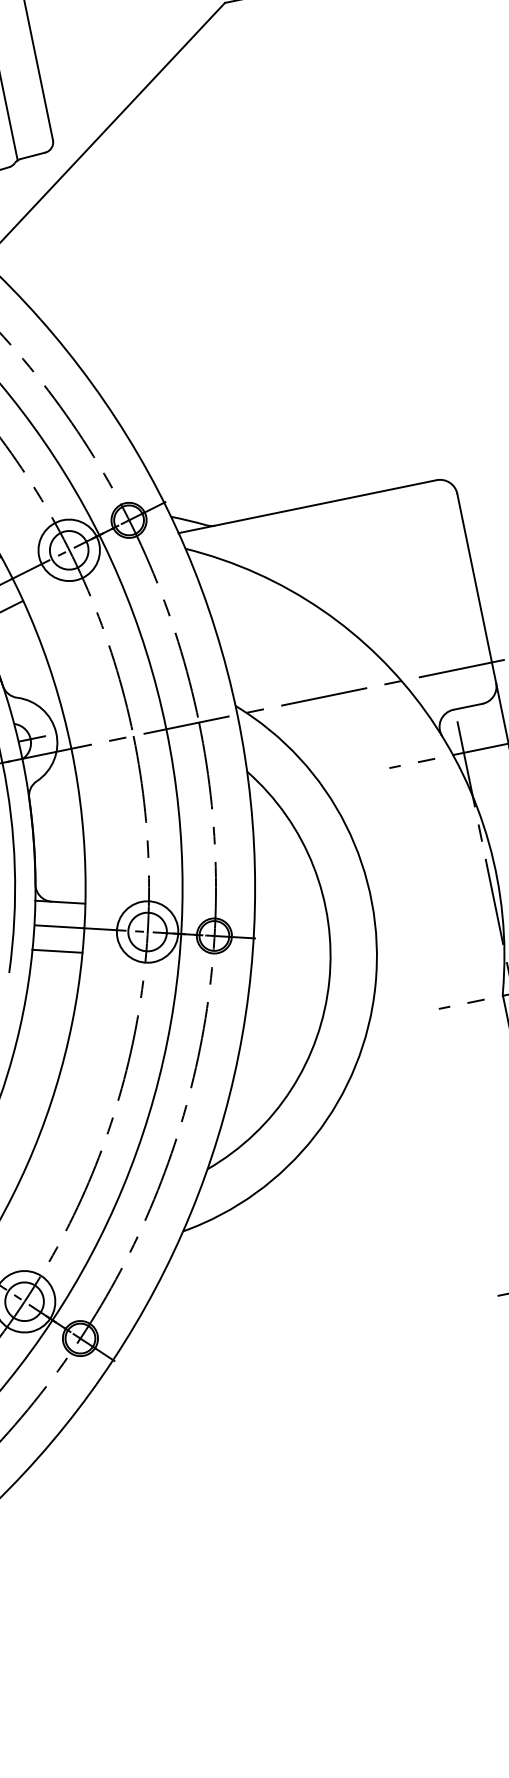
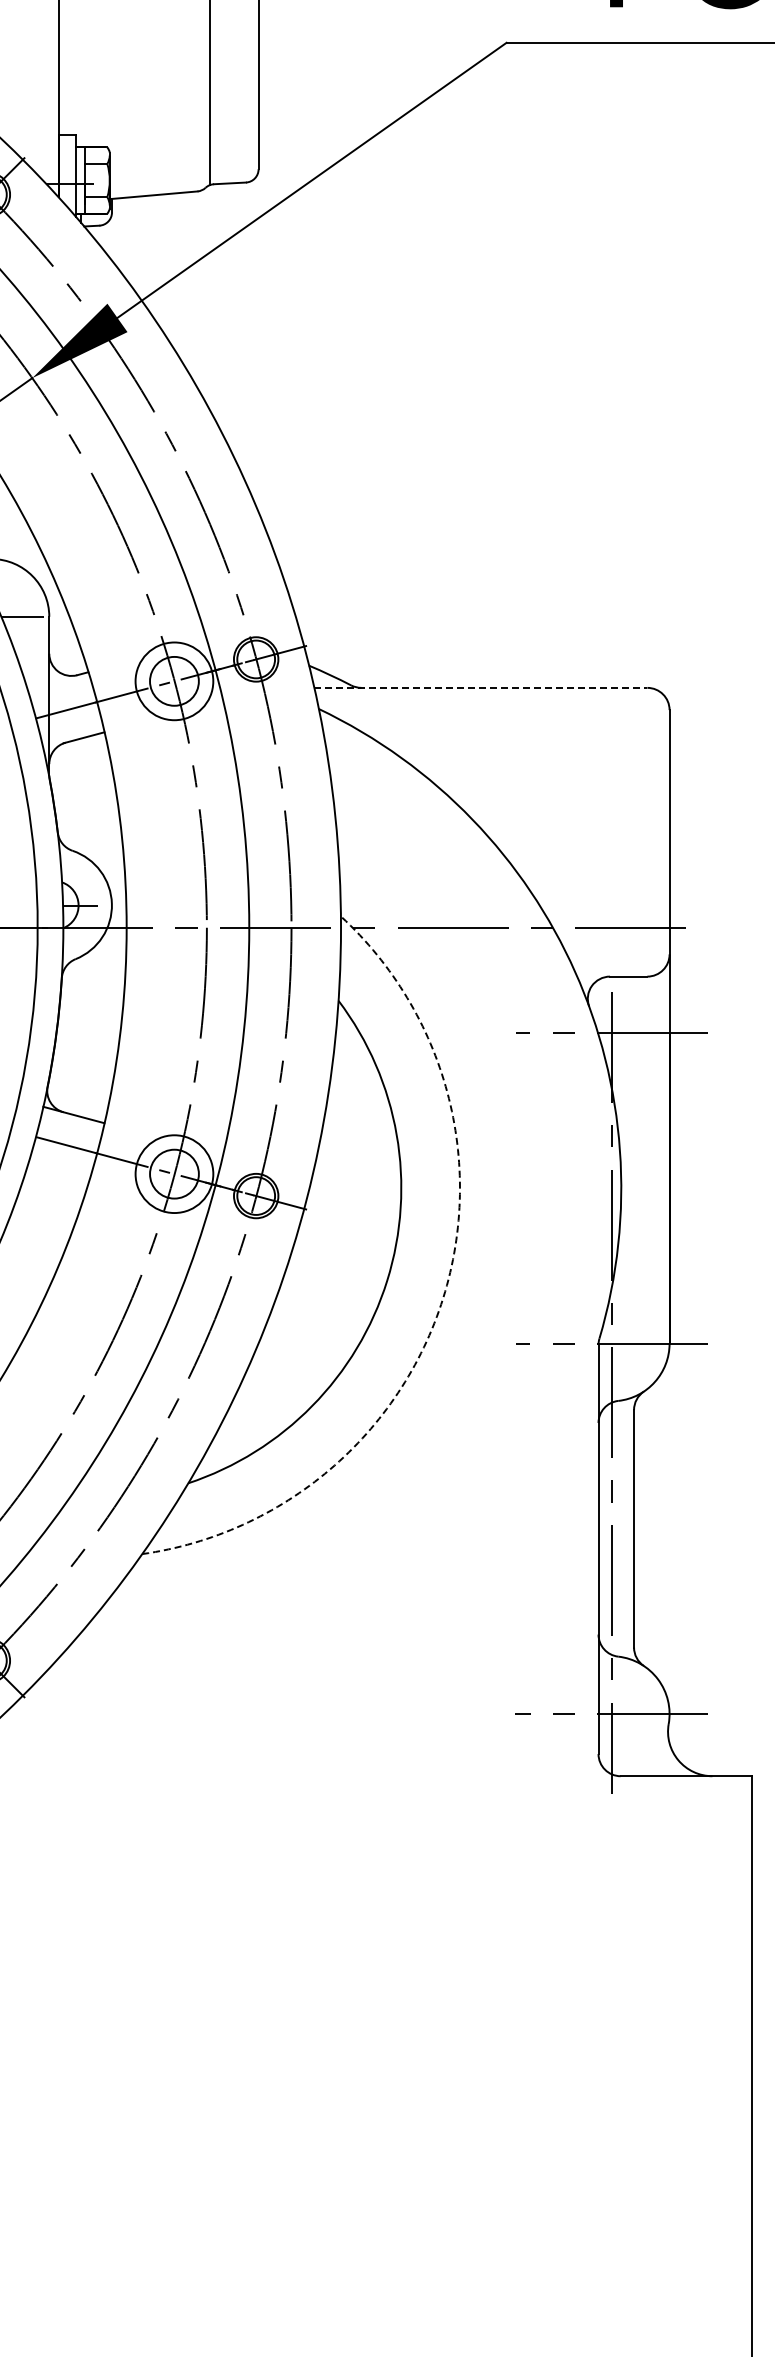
line: (307, 506) -> (480, 687), solid -> dashed
line: (57, 950) -> (57, 1174), removed
arc: (375, 985) -> (443, 1298), solid -> dashed

